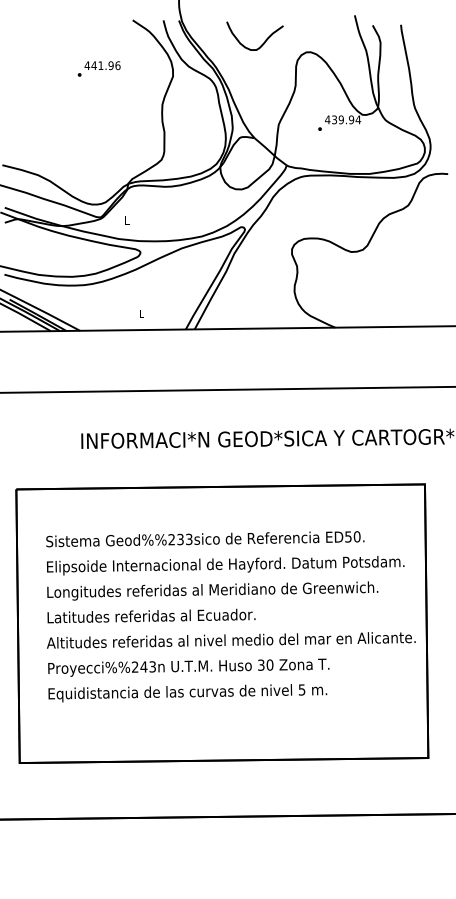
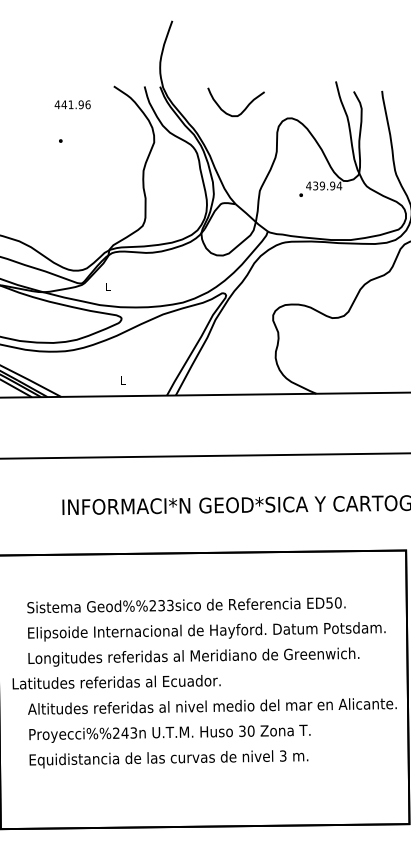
text: (102, 65) -> (72, 104), moved
text: (151, 615) -> (116, 681), moved
text: (302, 689) -> (283, 755), 5 -> 3

